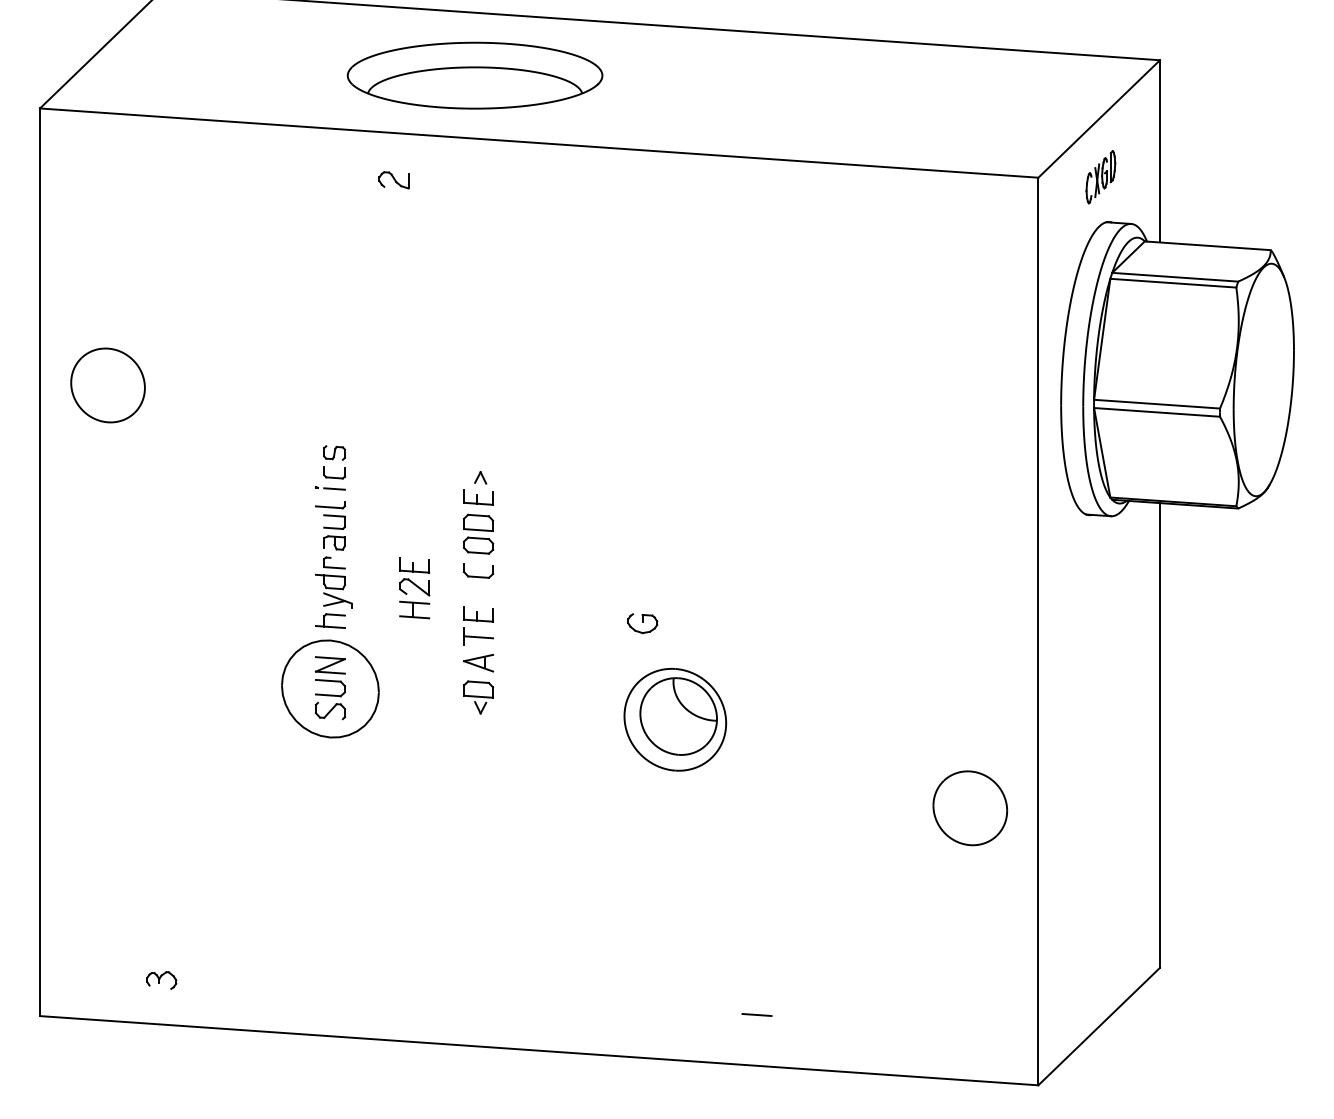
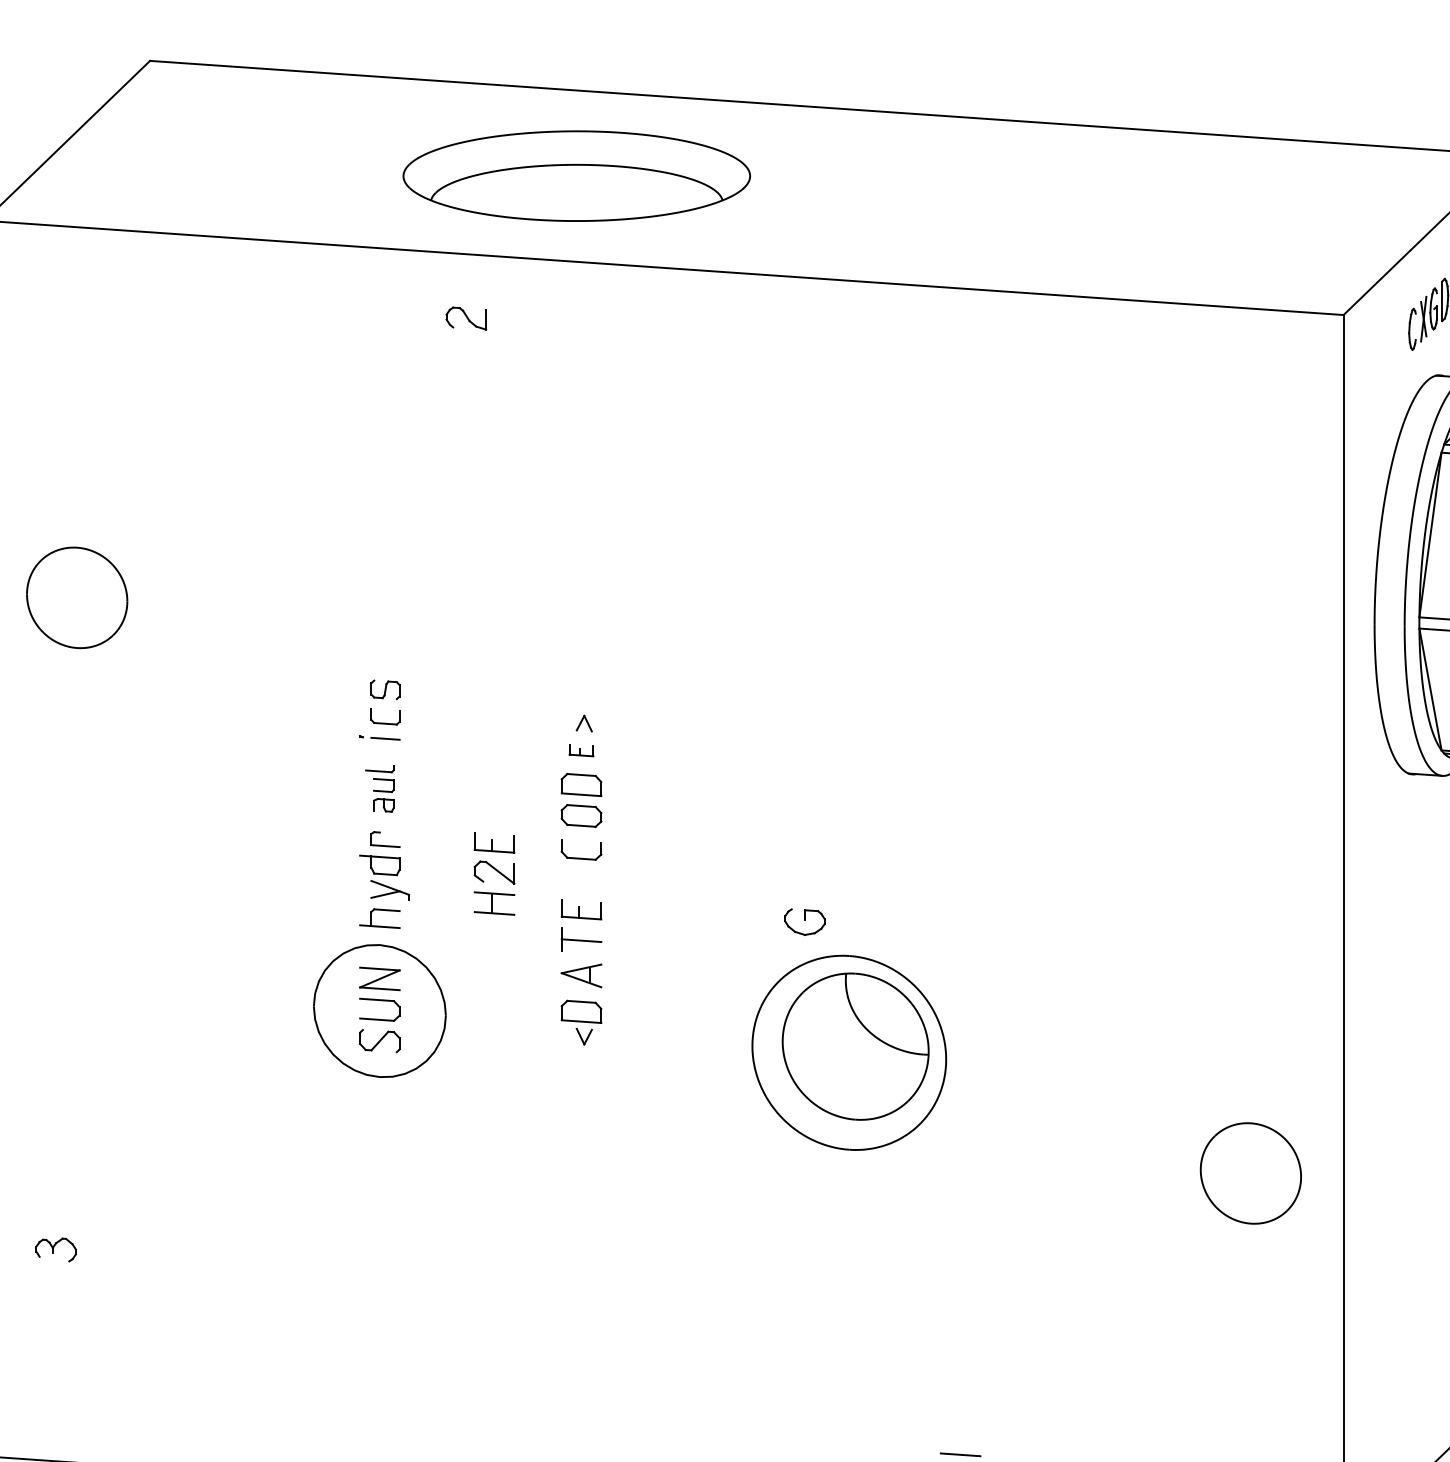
part: (478, 497) -> (581, 750), size x0.6
part: (330, 525) -> (379, 788), size x0.7
part: (675, 719) -> (849, 1052), size x1.4
part: (161, 980) -> (55, 1249), moved

